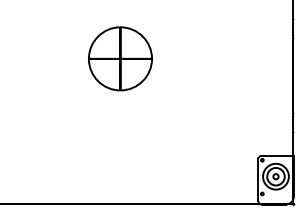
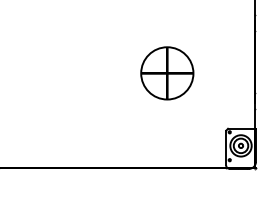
part: (120, 59) -> (167, 73), moved

